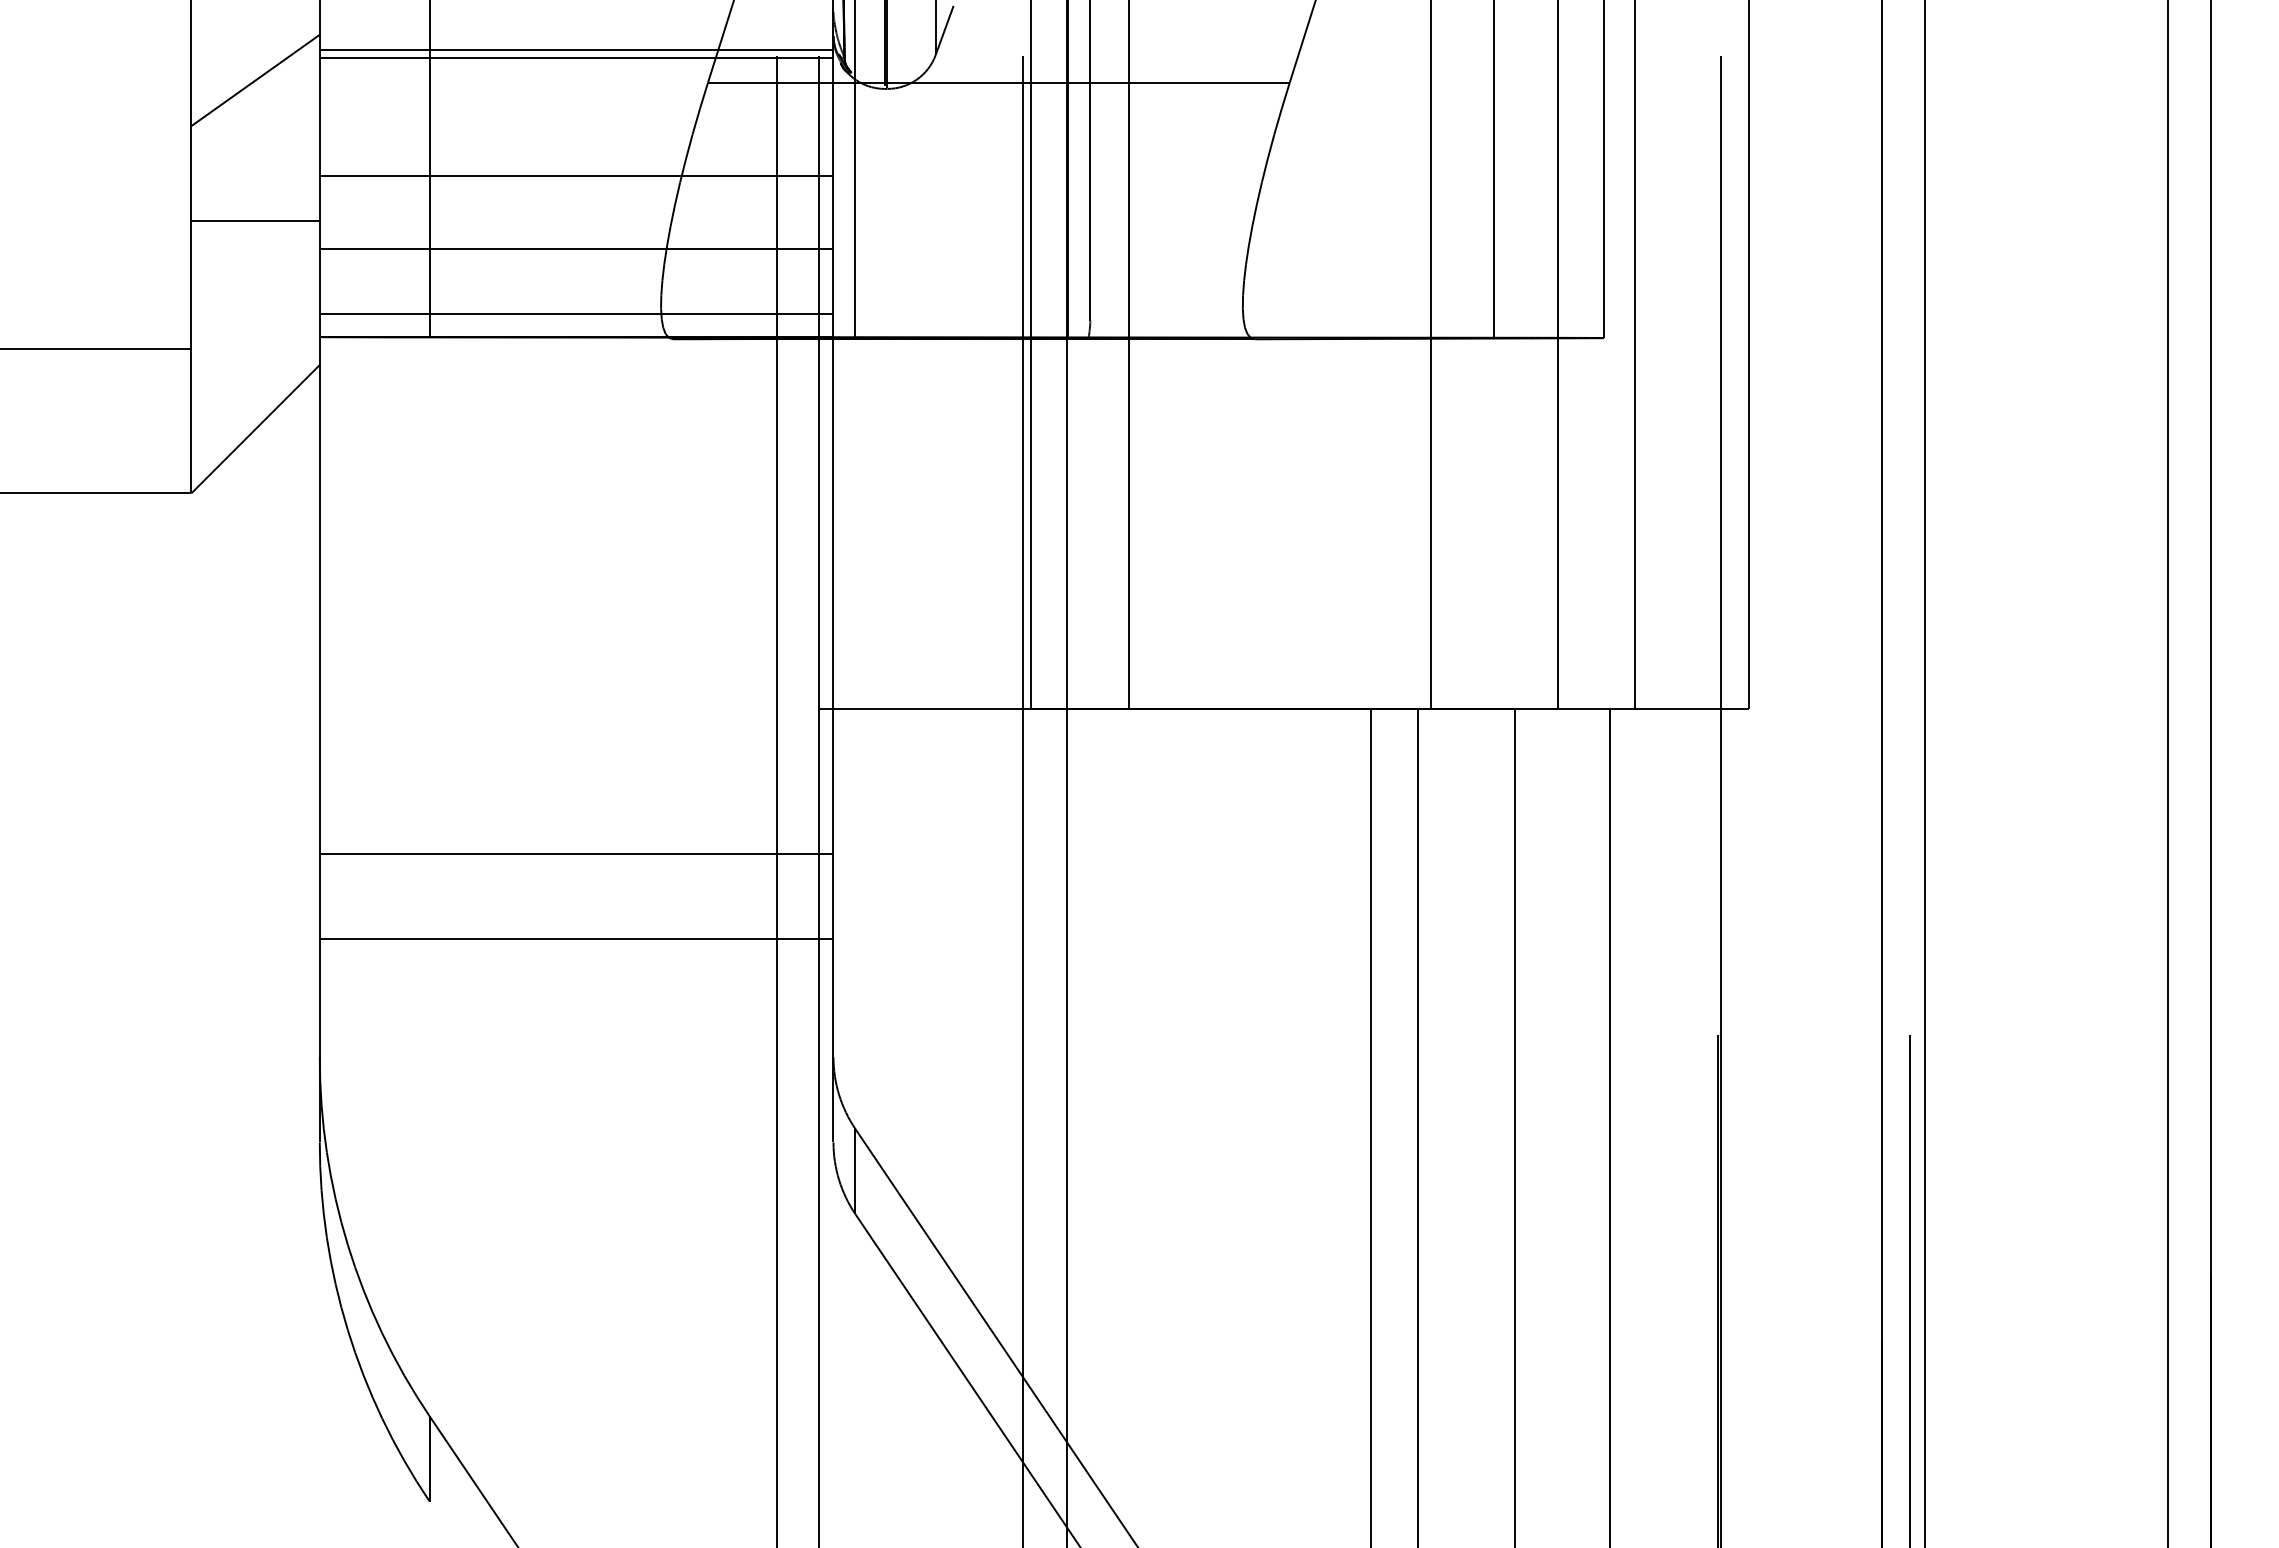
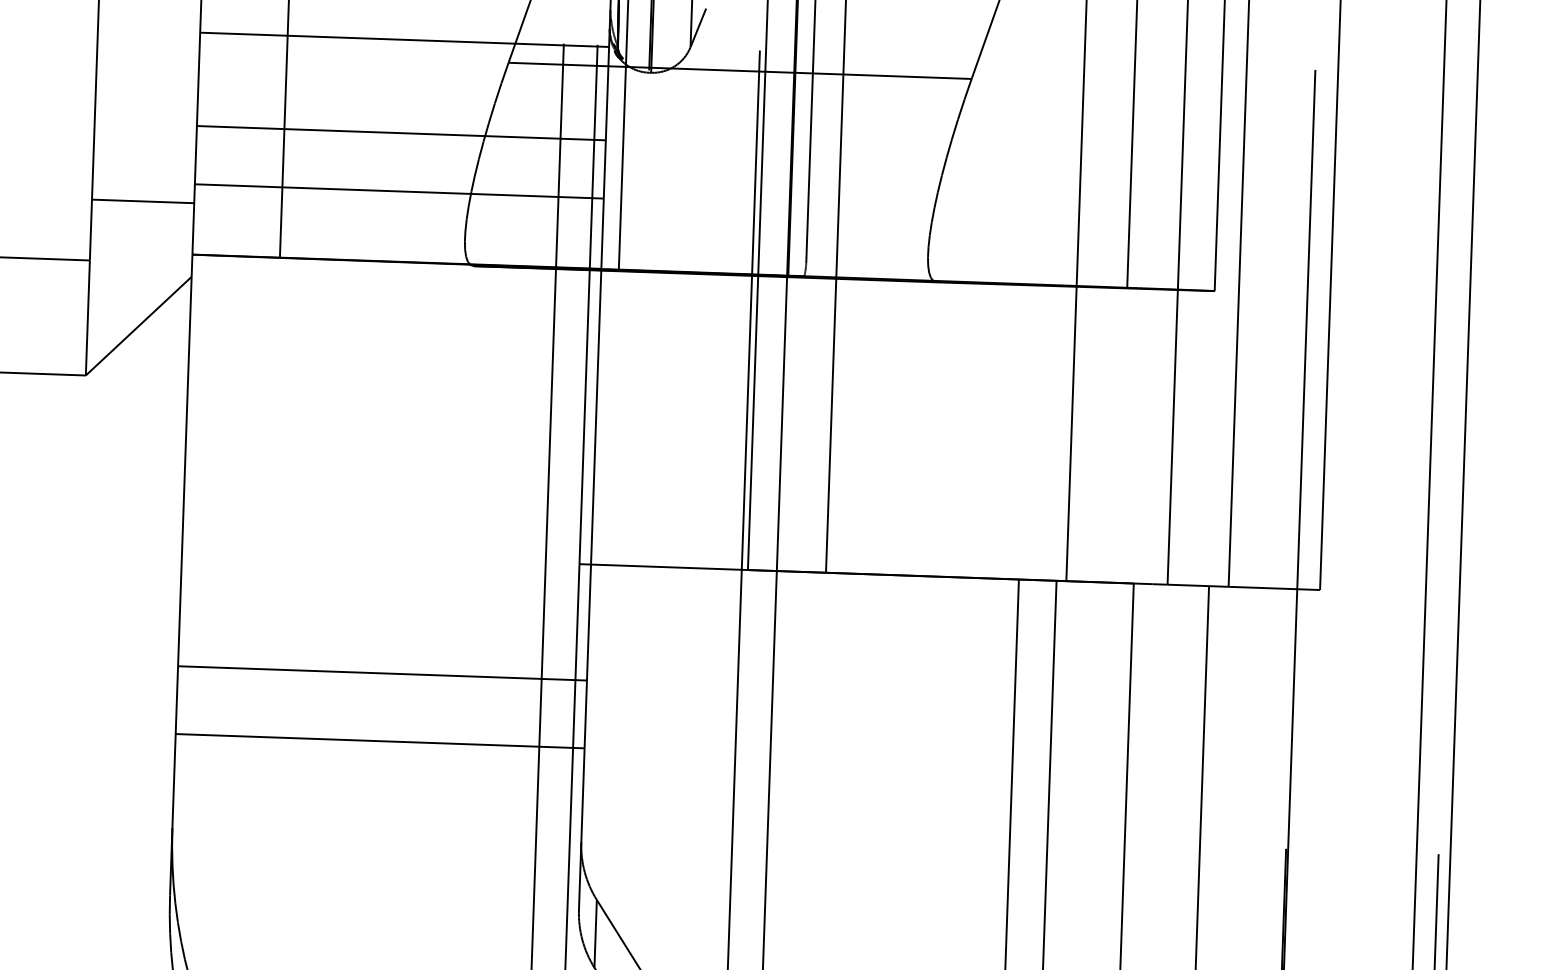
line: (576, 49) -> (404, 32), removed
line: (255, 80) -> (148, 48), removed
line: (255, 220) -> (143, 201), moved
line: (576, 314) -> (397, 243), removed

